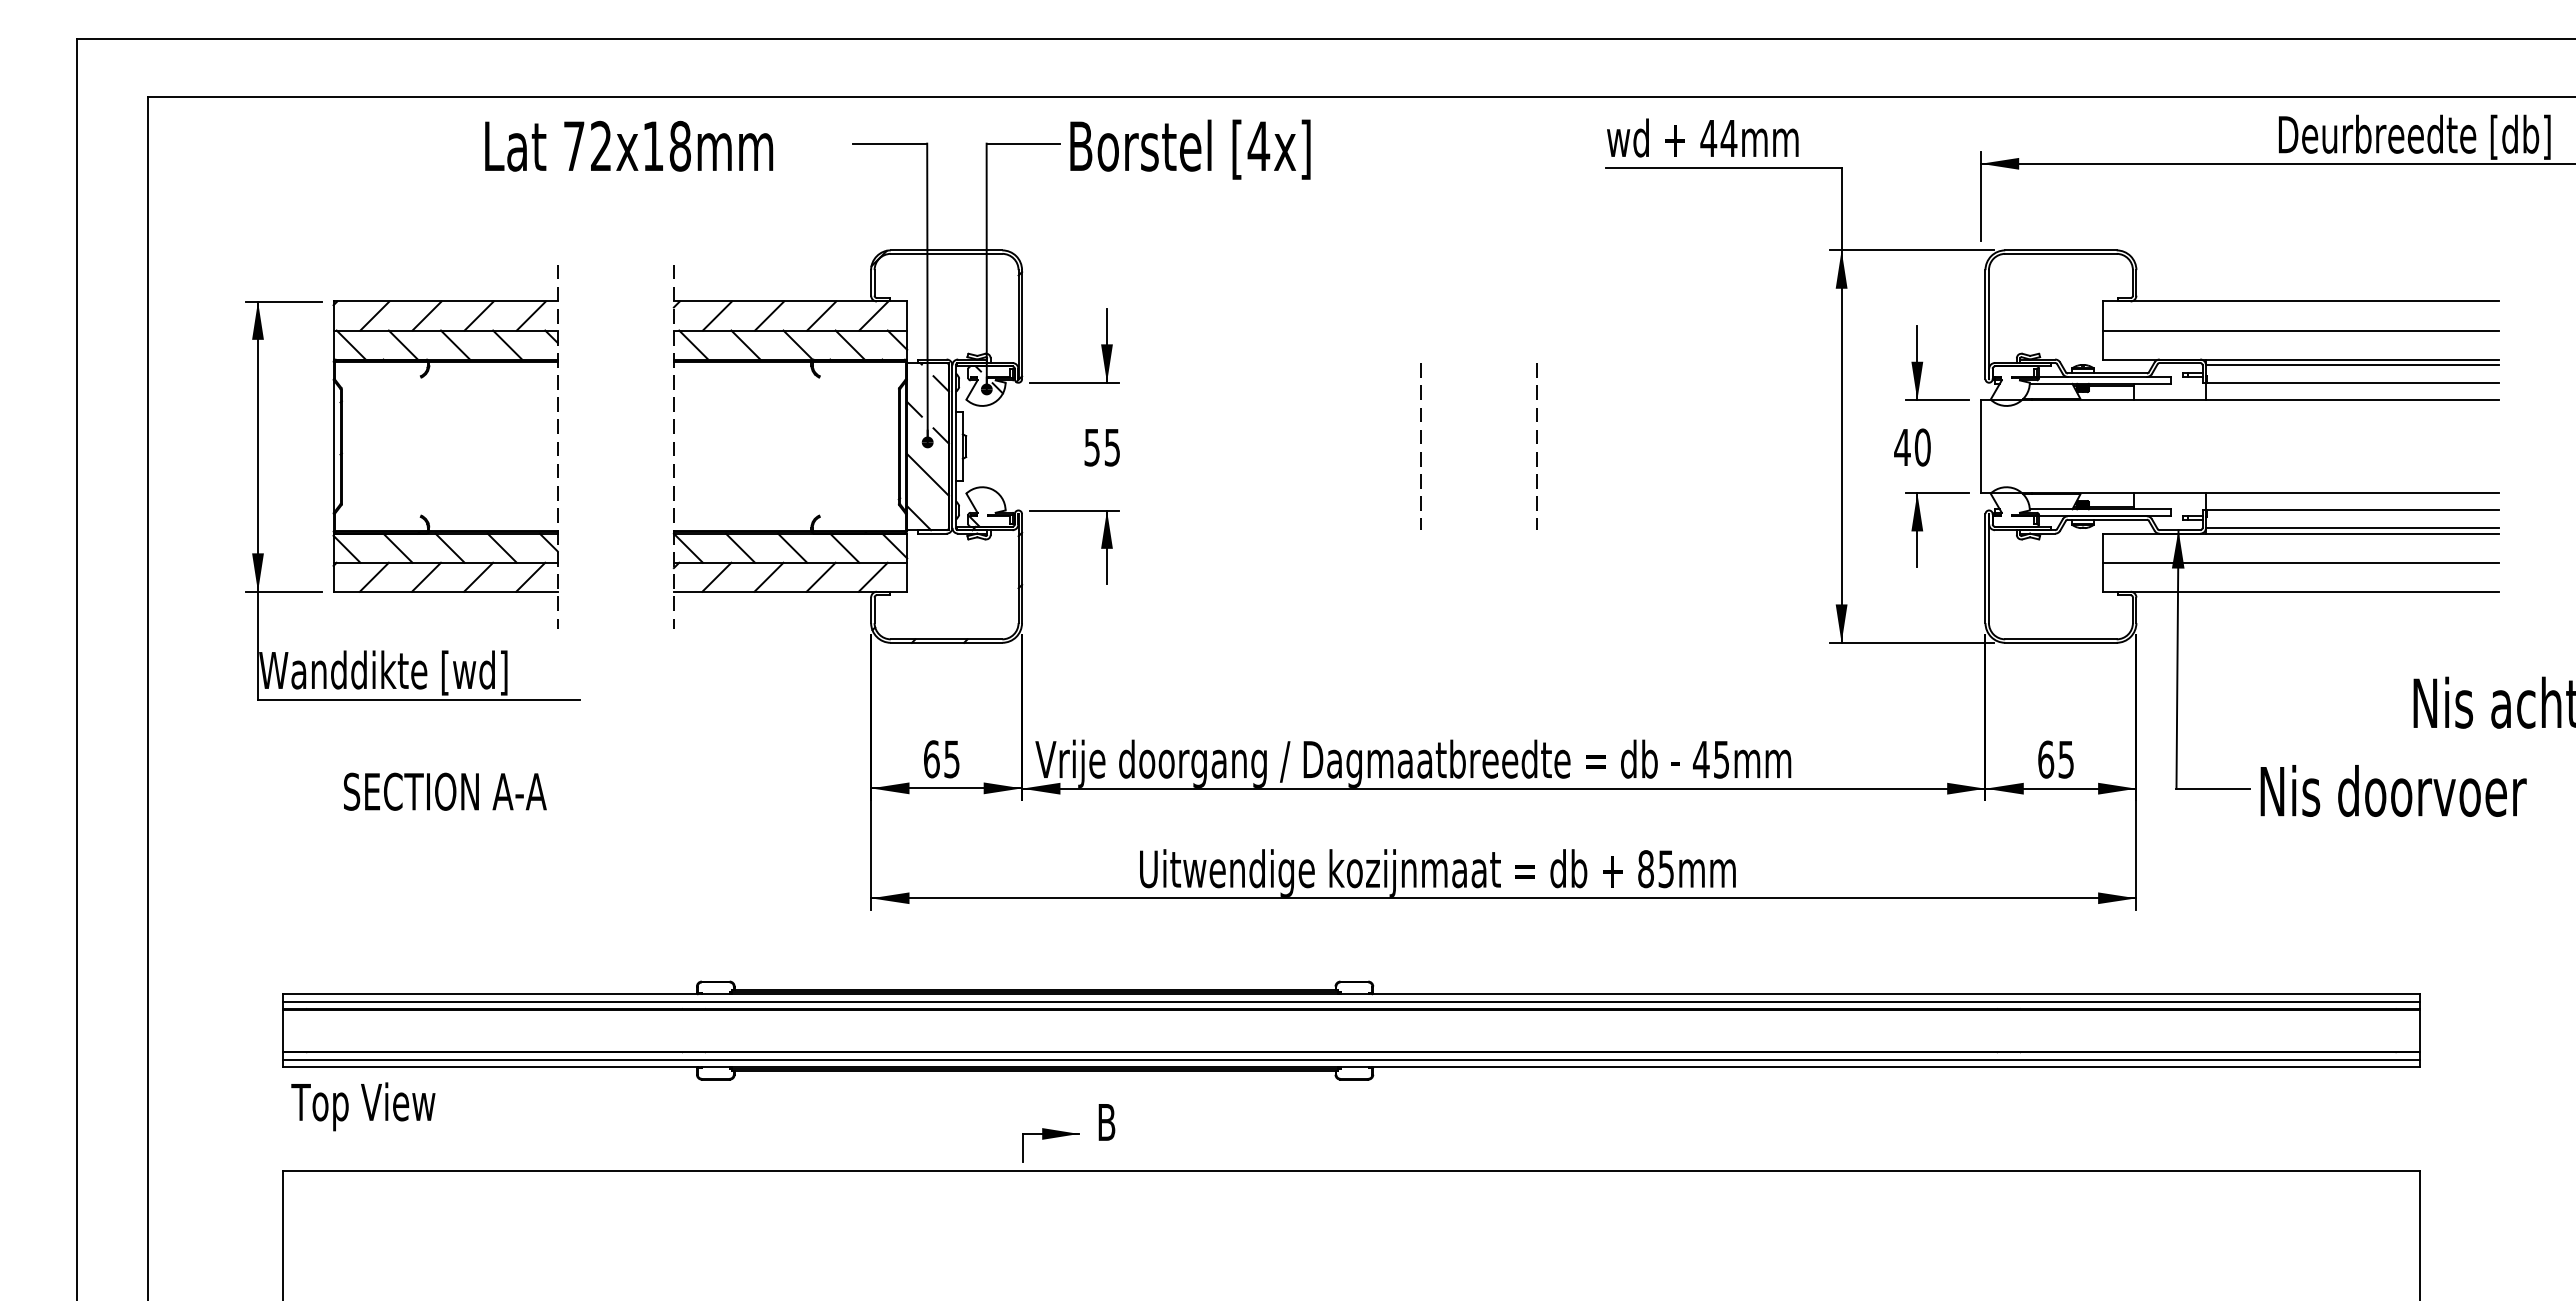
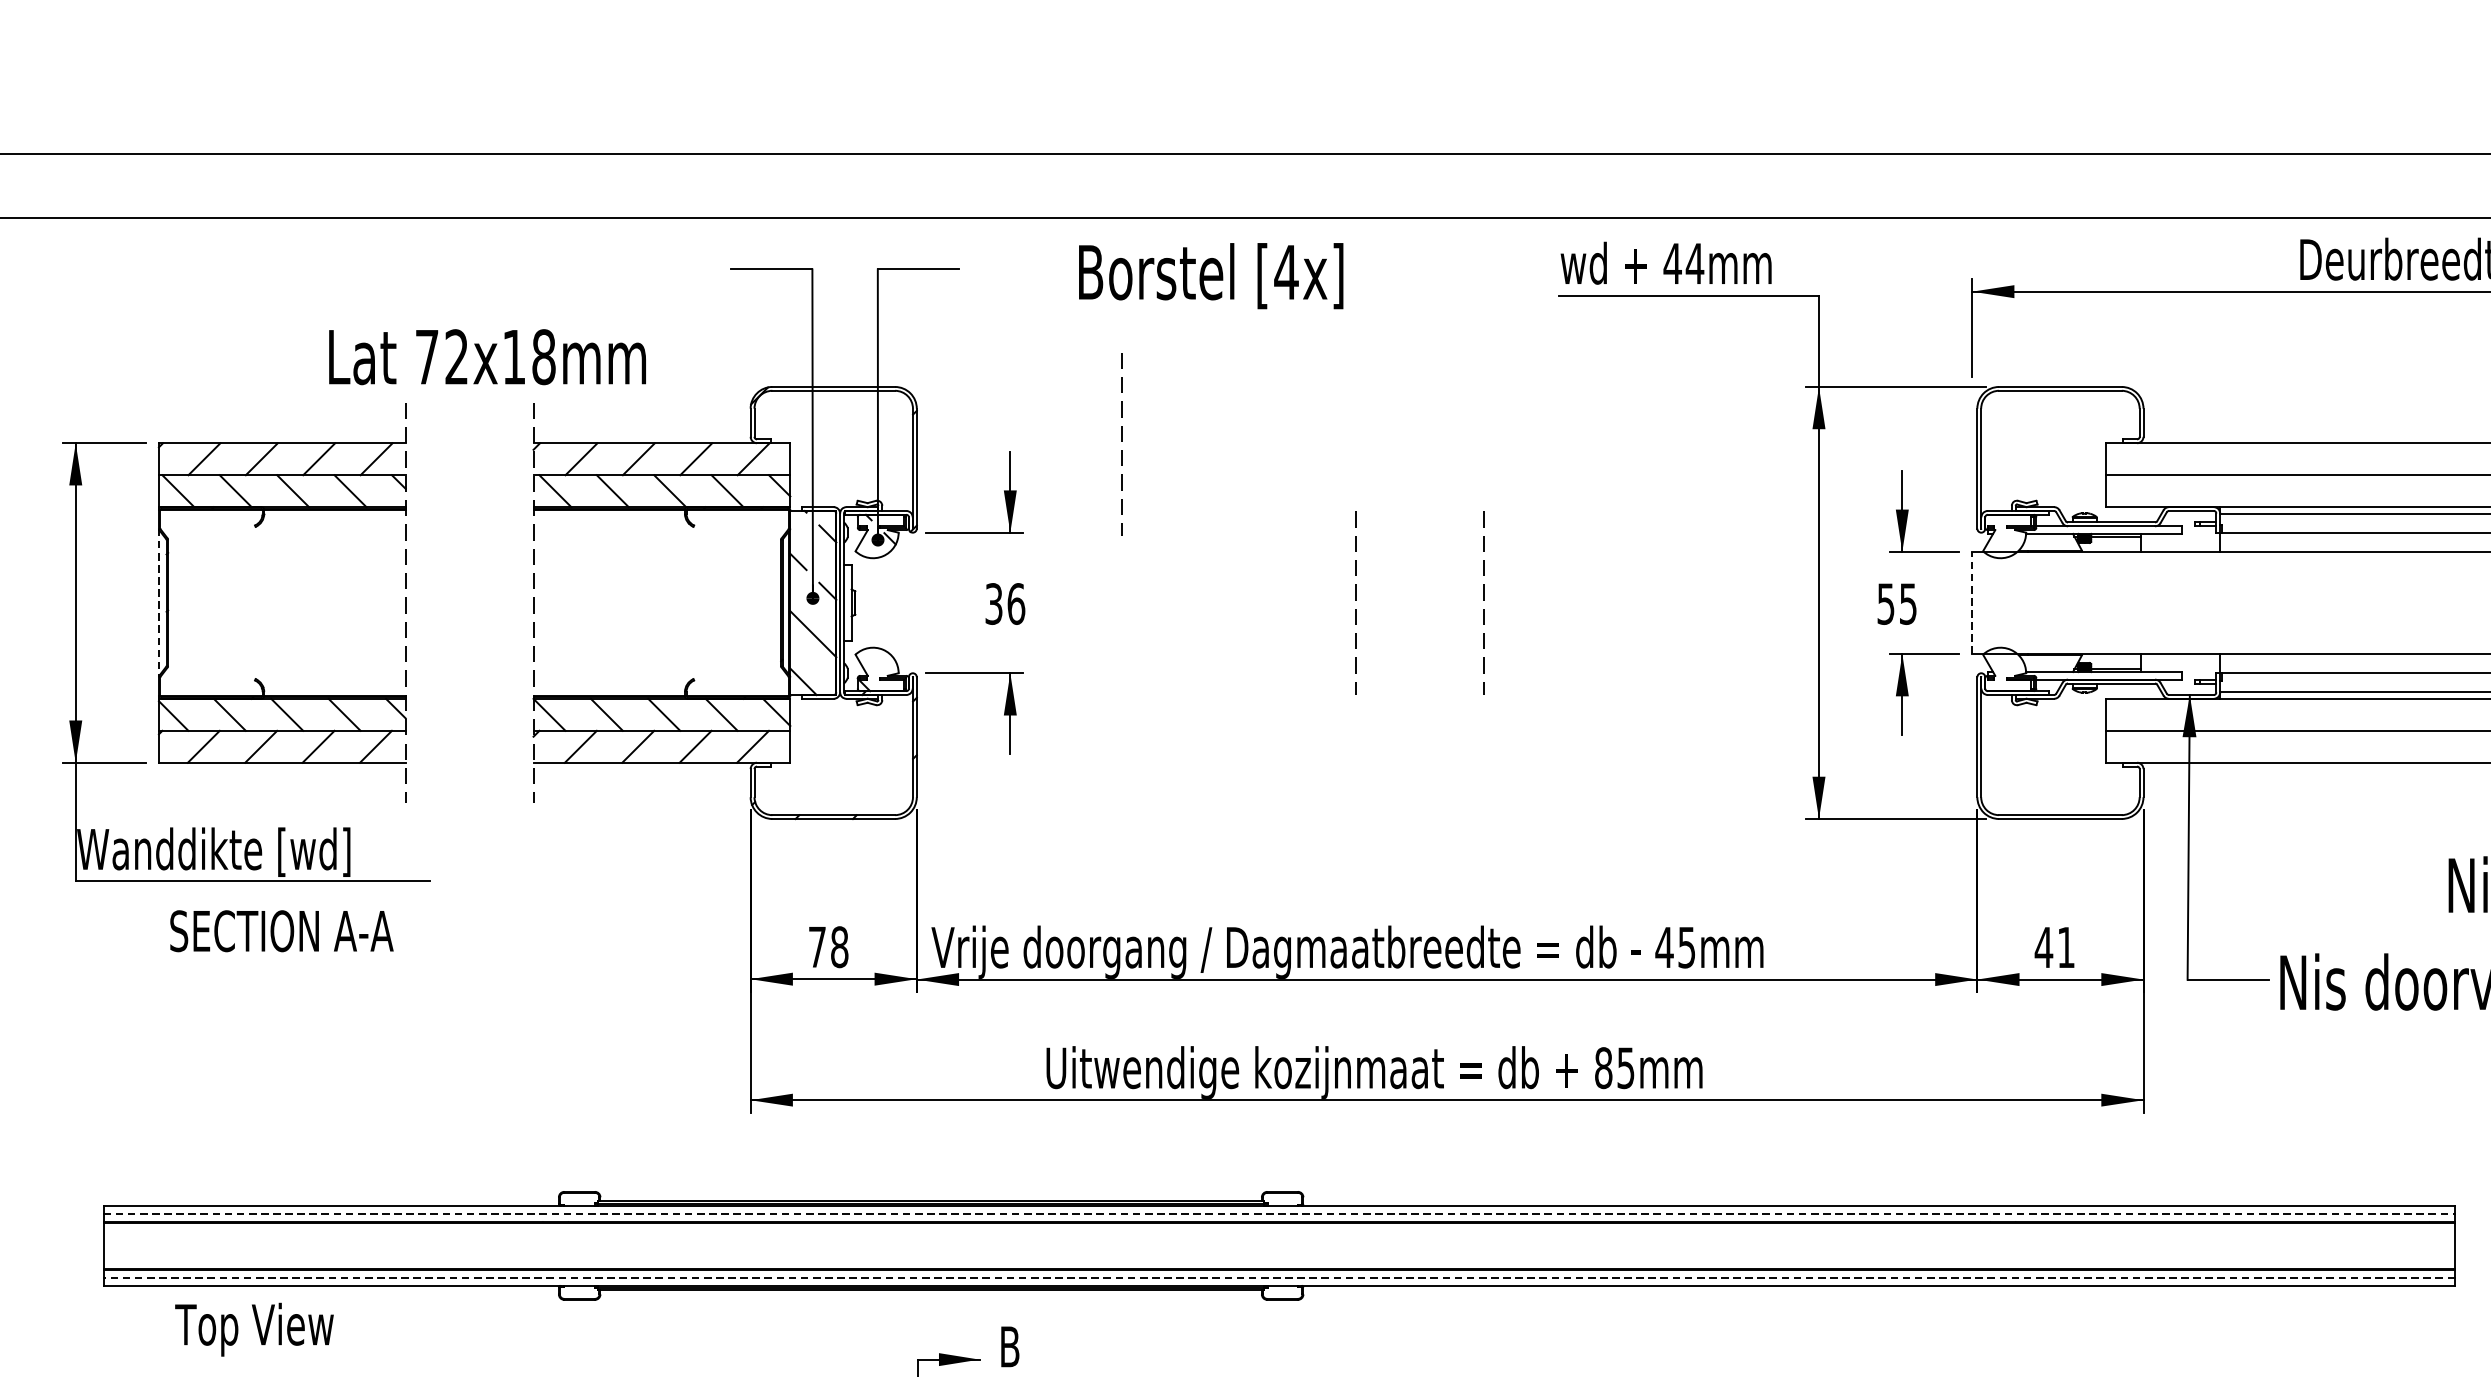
text: (629, 145) -> (487, 356), moved
text: (1190, 149) -> (1211, 275), moved
line: (1207, 299) -> (1120, 441), added
line: (333, 446) -> (158, 602), solid -> dashed
line: (1980, 446) -> (1971, 602), solid -> dashed
text: (1102, 447) -> (1005, 603), 55 -> 36
text: (1912, 447) -> (1897, 603), 40 -> 55
text: (941, 759) -> (828, 947), 65 -> 78
text: (2055, 759) -> (2054, 947), 65 -> 41
text: (445, 791) -> (282, 930), moved
line: (1351, 1001) -> (1279, 1213), solid -> dashed
line: (1350, 1059) -> (1278, 1277), solid -> dashed
text: (363, 1106) -> (254, 1329), moved

